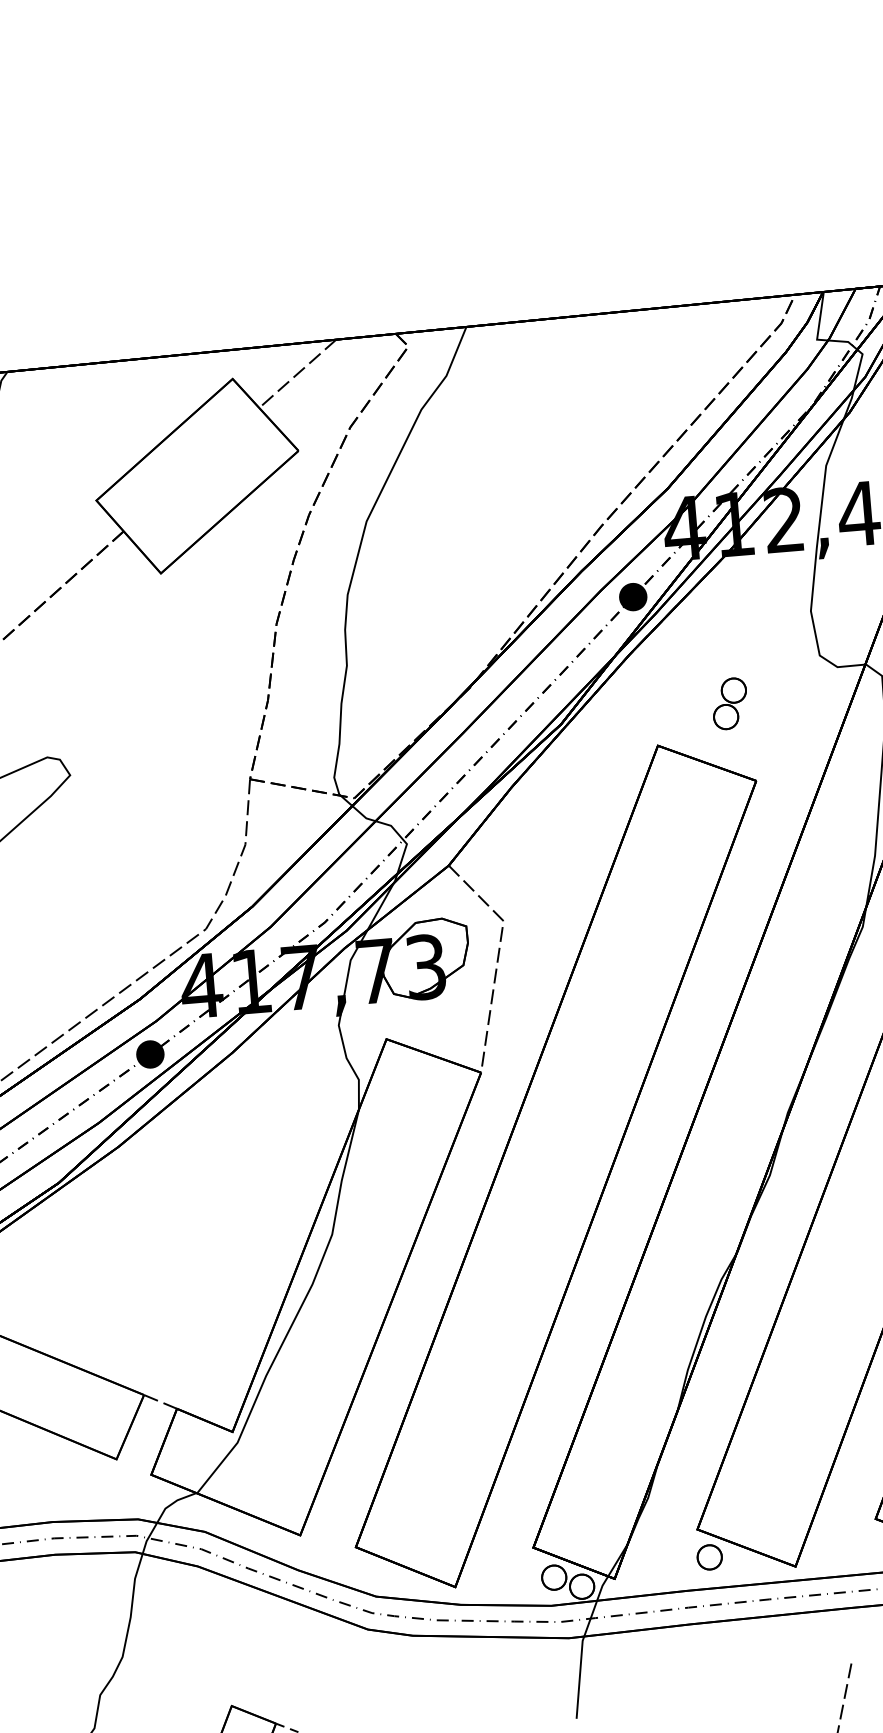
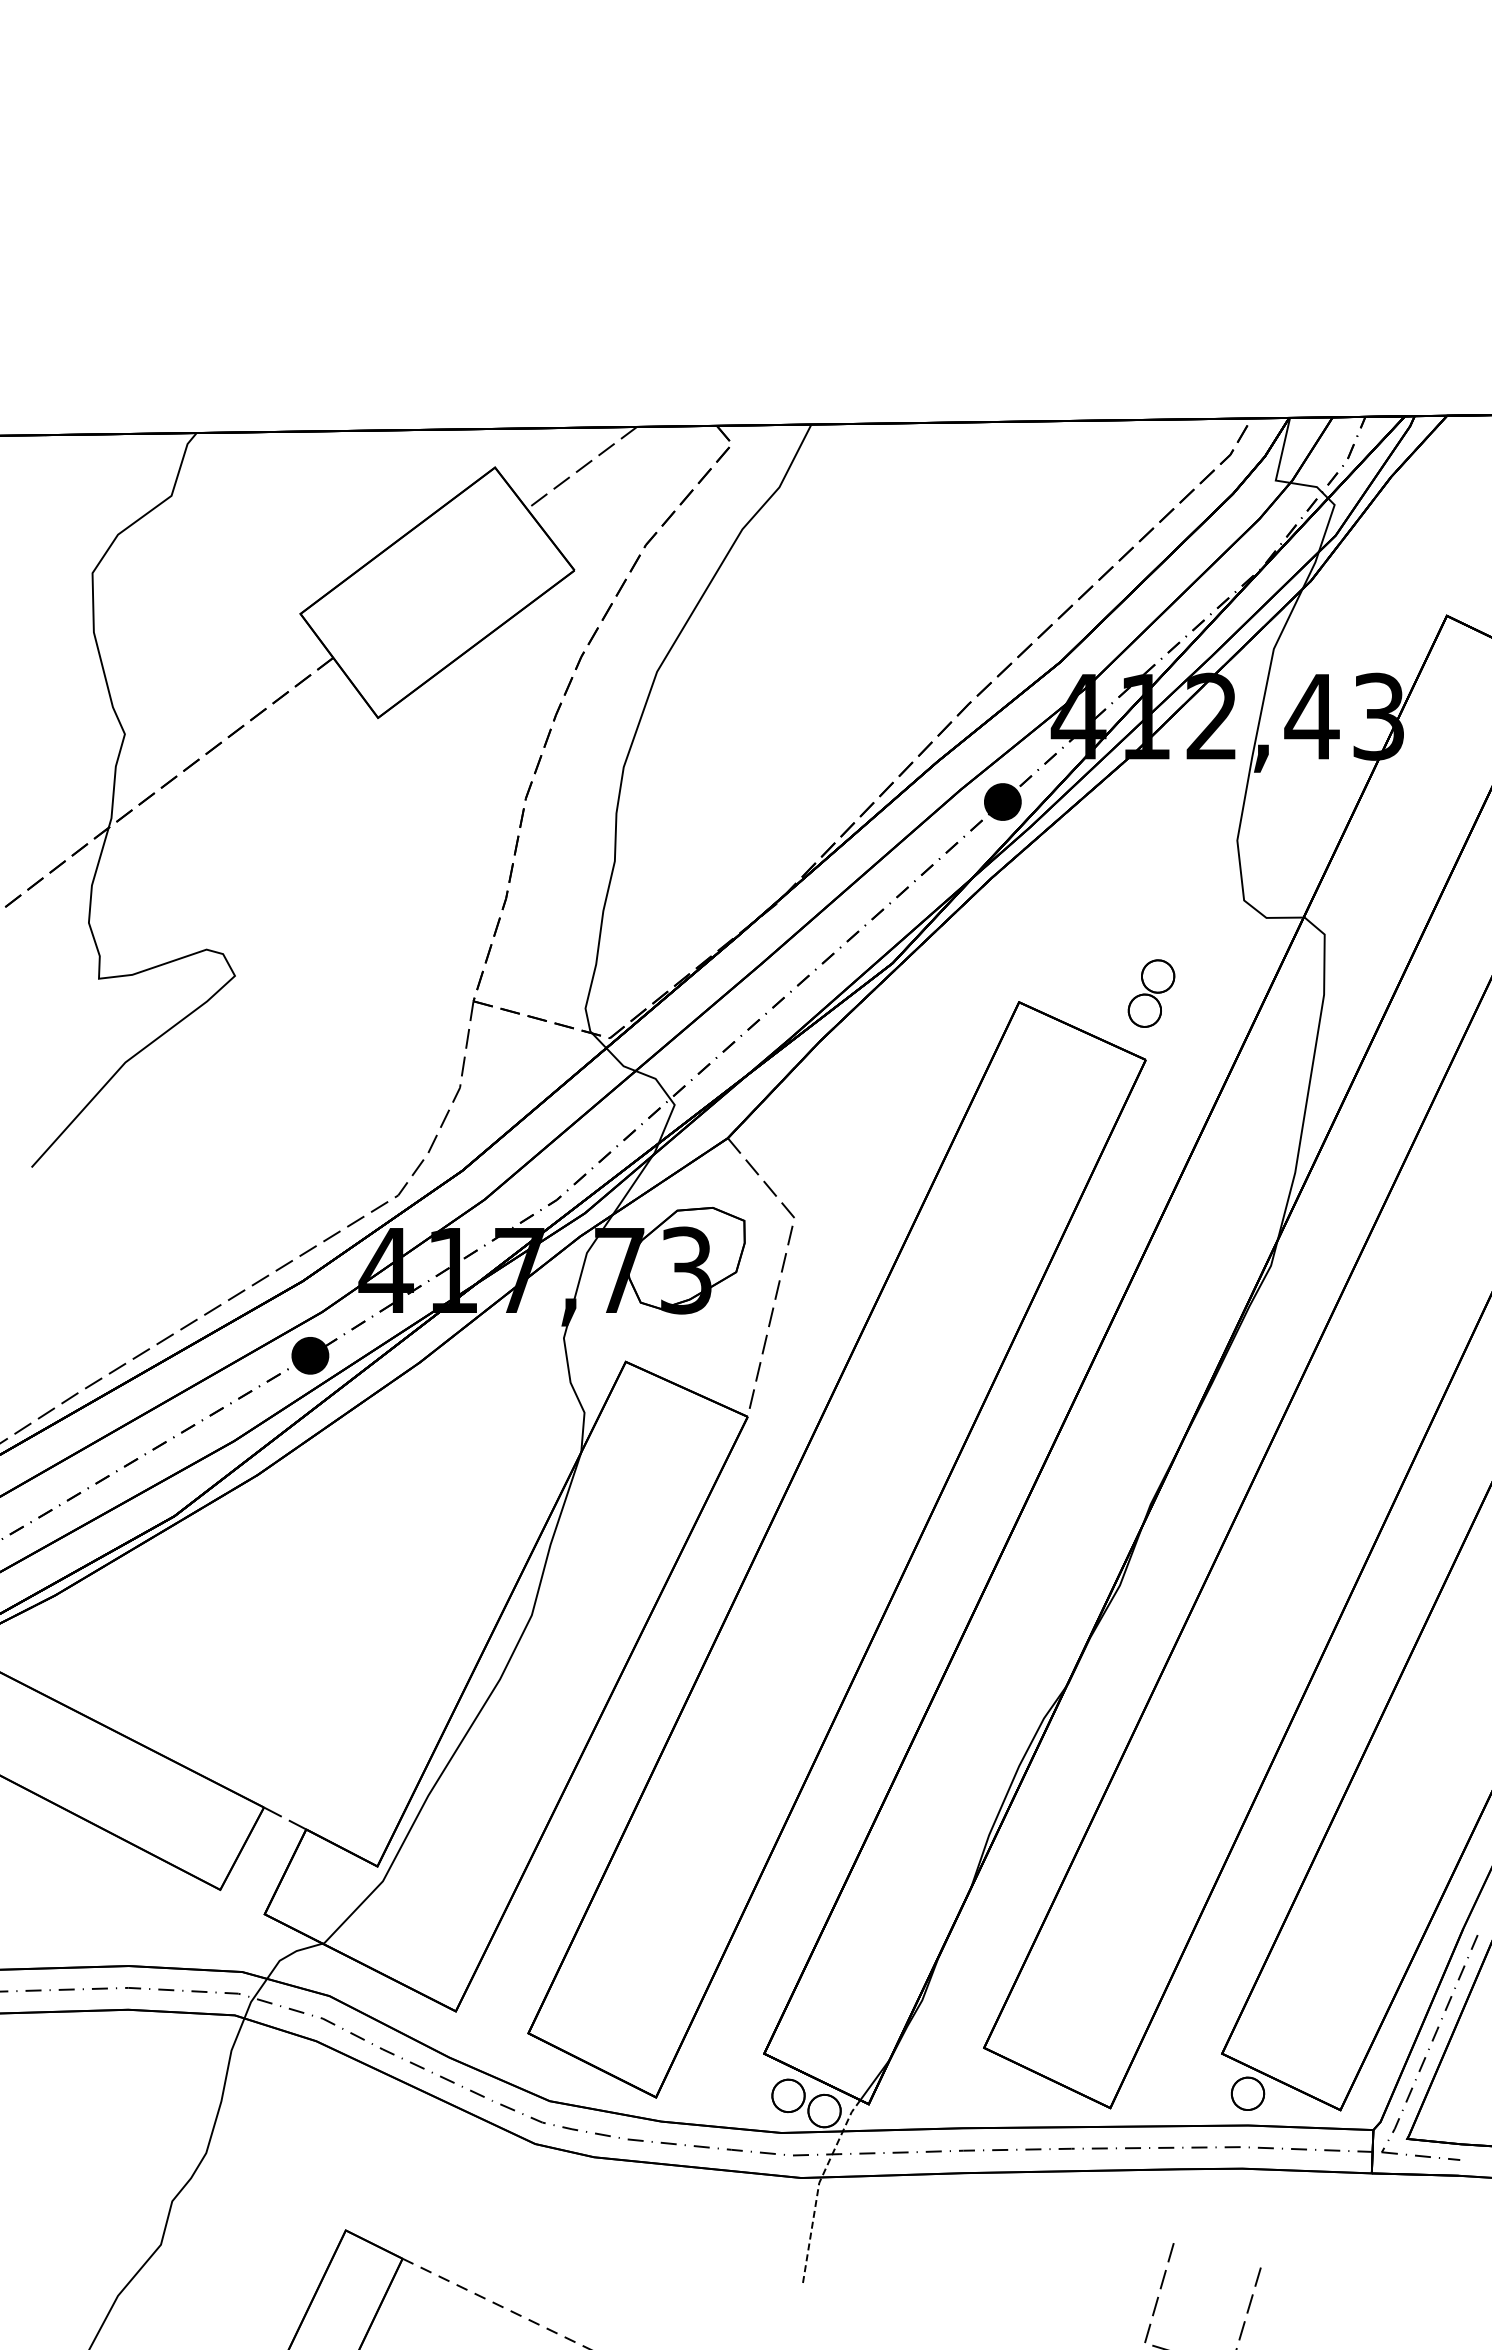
part: (729, 703) -> (1151, 993), moved
part: (709, 1557) -> (997, 2086), removed
line: (582, 1644) -> (818, 2187), solid -> dashed

